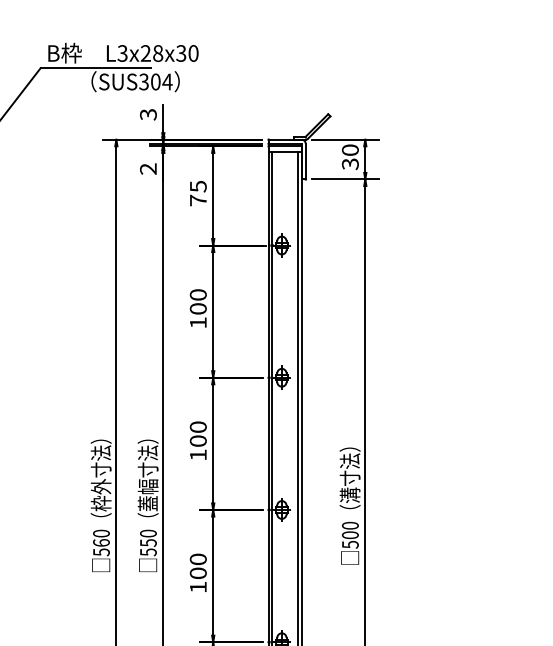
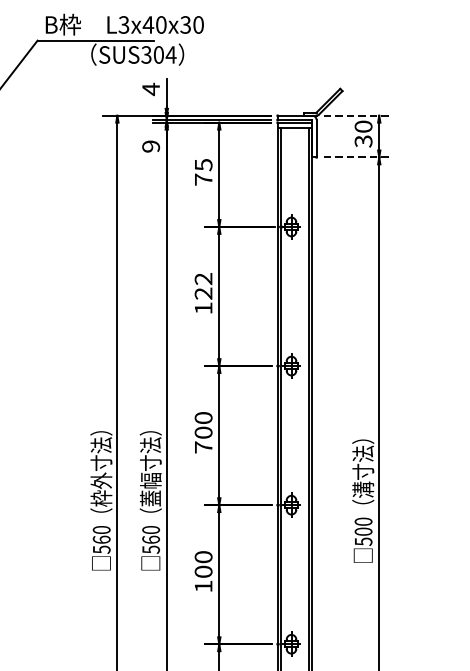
text: (151, 53) -> (154, 24), L3x28x30 -> L3x40x30
text: (148, 114) -> (151, 89), 3 -> 4
line: (345, 139) -> (358, 115), solid -> dashed
text: (148, 168) -> (151, 145), 2 -> 9
line: (345, 179) -> (358, 157), solid -> dashed
text: (198, 301) -> (203, 285), 100 -> 122
text: (198, 454) -> (203, 446), 100 -> 700
text: (148, 542) -> (151, 539), 550 -> 560

